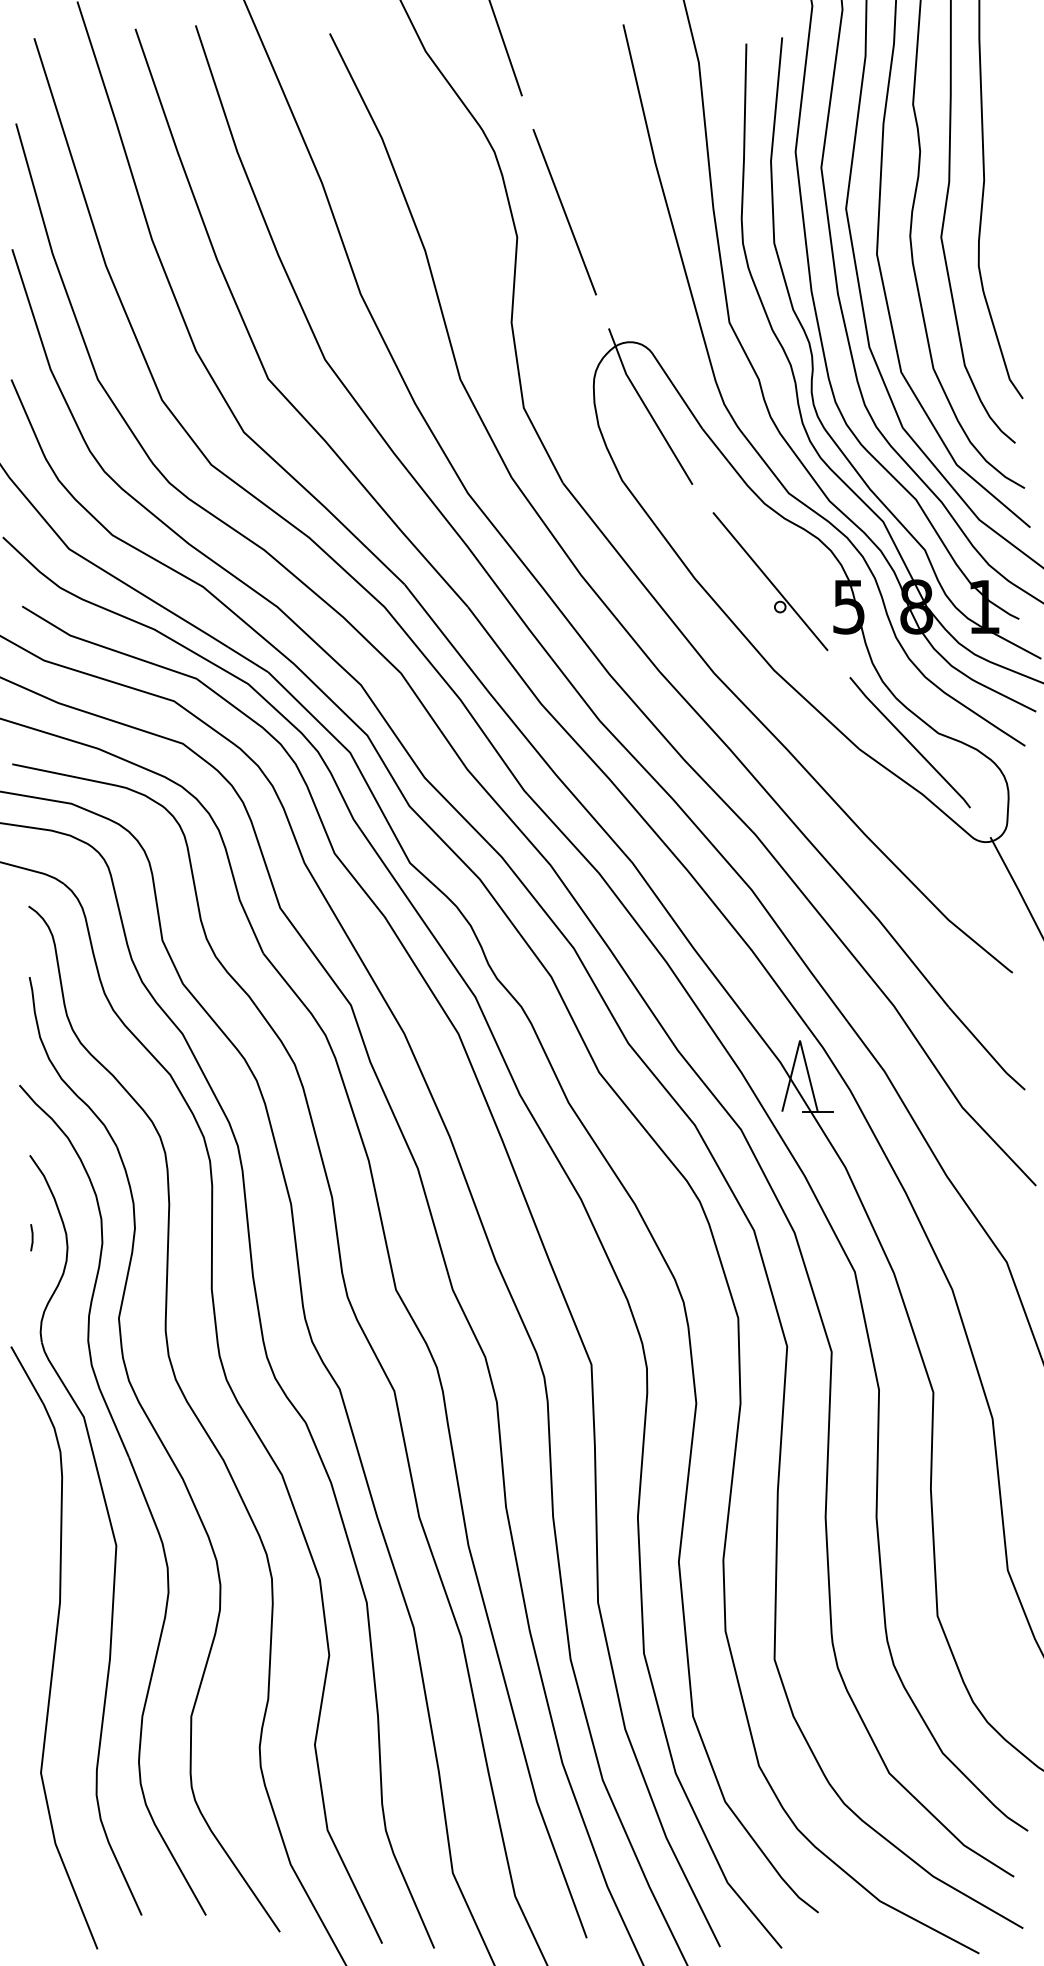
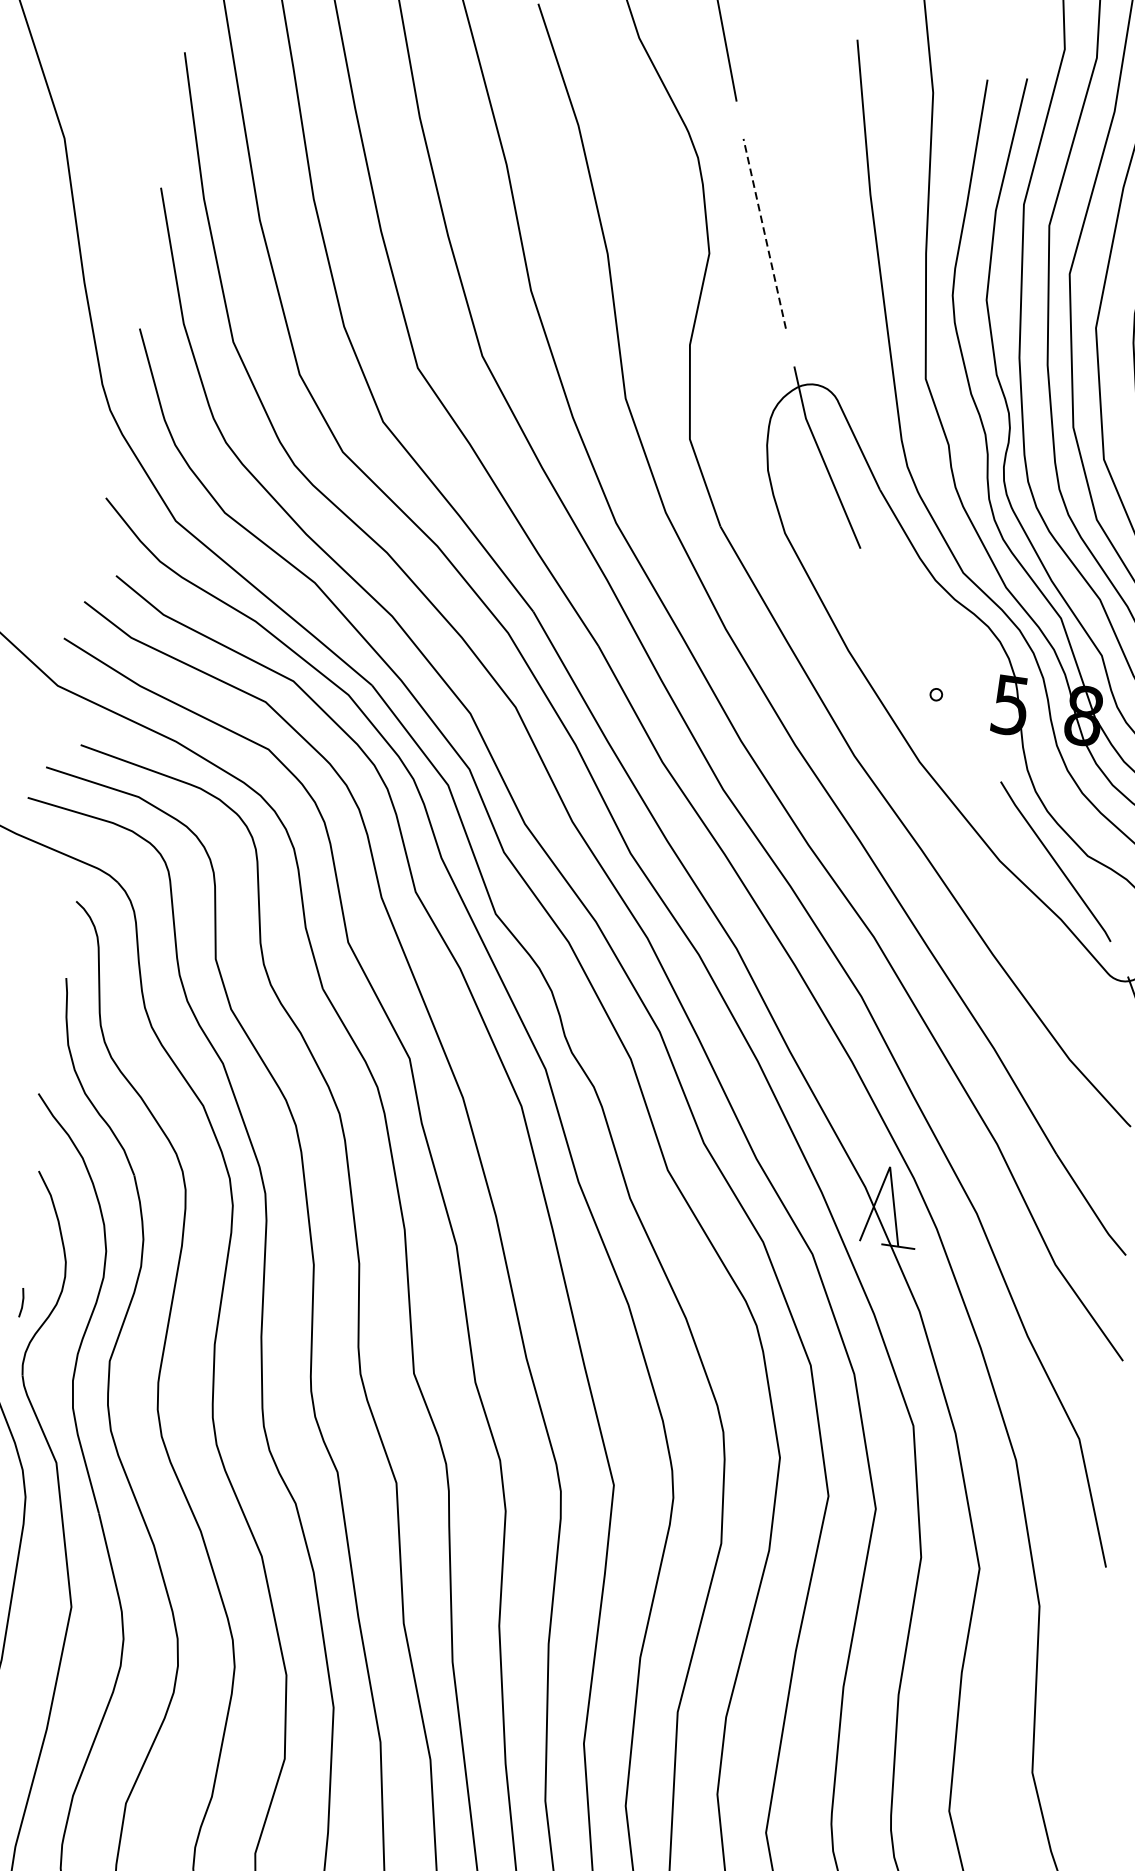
line: (564, 211) -> (764, 232), solid -> dashed
line: (770, 581) -> (929, 665), removed
line: (31, 1237) -> (21, 1302), moved

